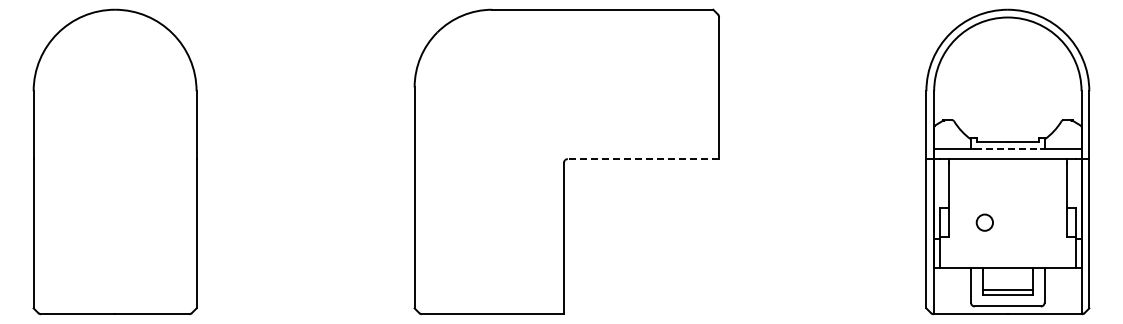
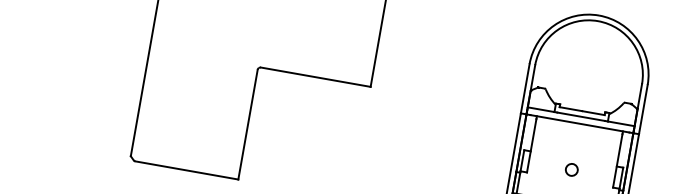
line: (1007, 149) -> (580, 116), dashed -> solid
line: (643, 159) -> (315, 77), dashed -> solid
circle: (984, 222) -> (571, 169), moved

